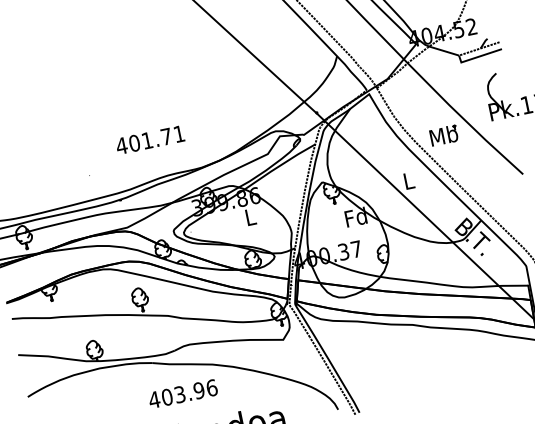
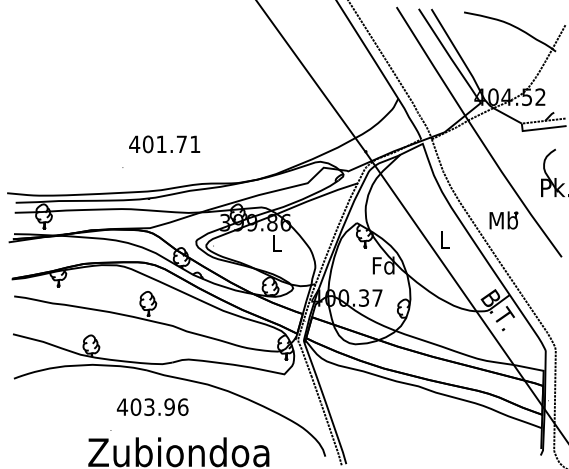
part: (443, 135) -> (503, 220), moved
text: (150, 140) -> (164, 144), moved
text: (182, 393) -> (152, 406), moved

